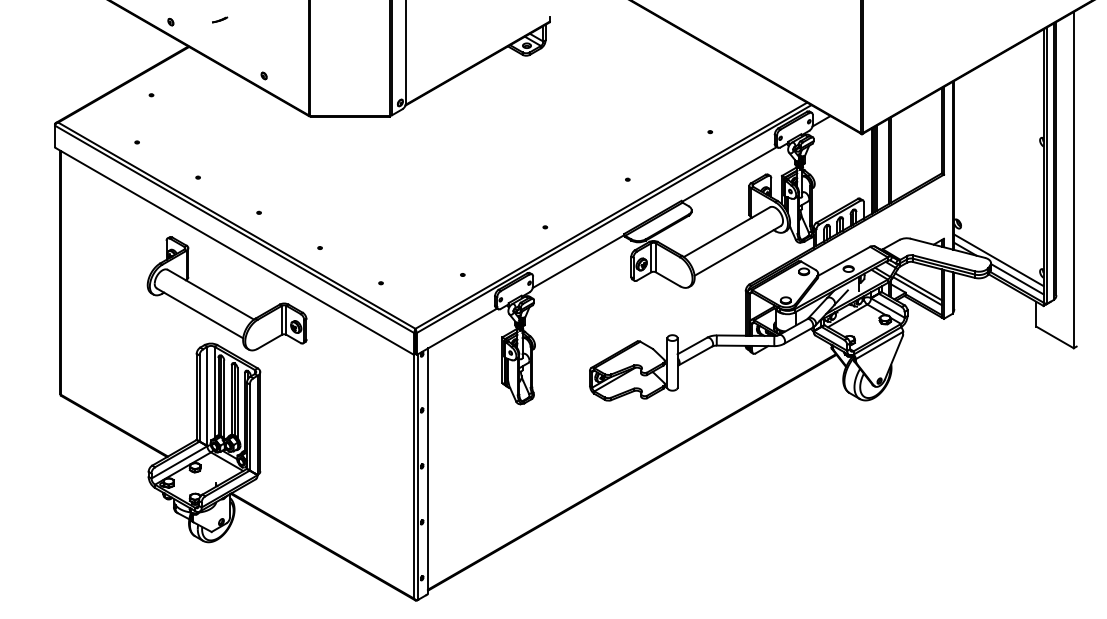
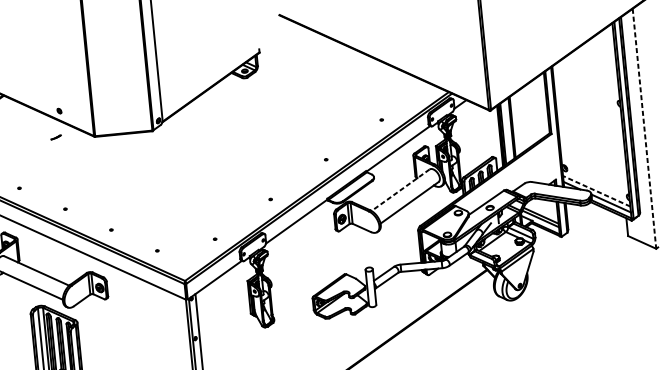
line: (220, 19) -> (56, 137), moved
line: (1073, 180) -> (644, 129), solid -> dashed
line: (726, 232) -> (400, 190), solid -> dashed
line: (998, 260) -> (596, 191), solid -> dashed

